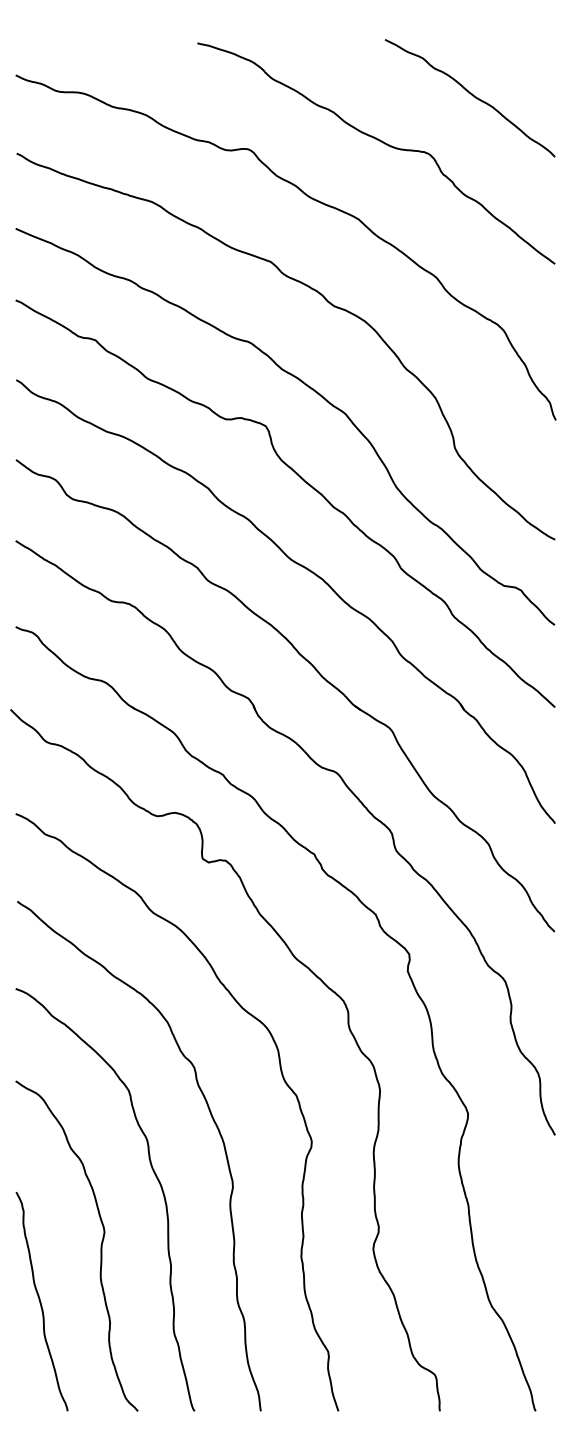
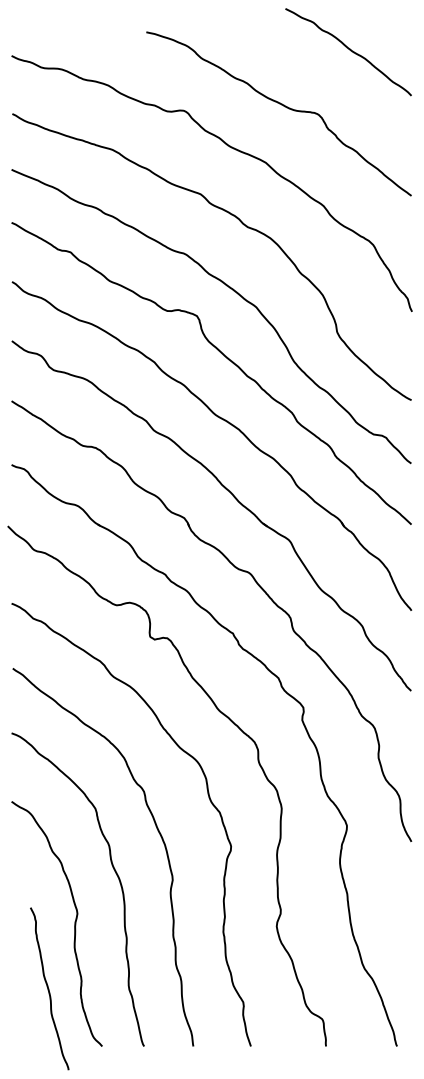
curve: (471, 95) -> (349, 50), moved
curve: (41, 1301) -> (49, 988), moved

